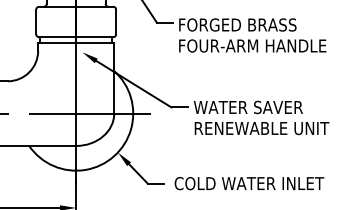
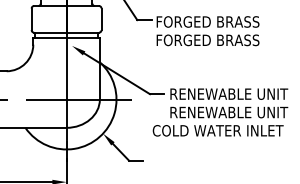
text: (262, 46) -> (229, 40), FOUR-ARM HANDLE -> FORGED BRASS
text: (261, 106) -> (228, 93), WATER SAVER -> RENEWABLE UNIT
text: (248, 183) -> (217, 130), moved

